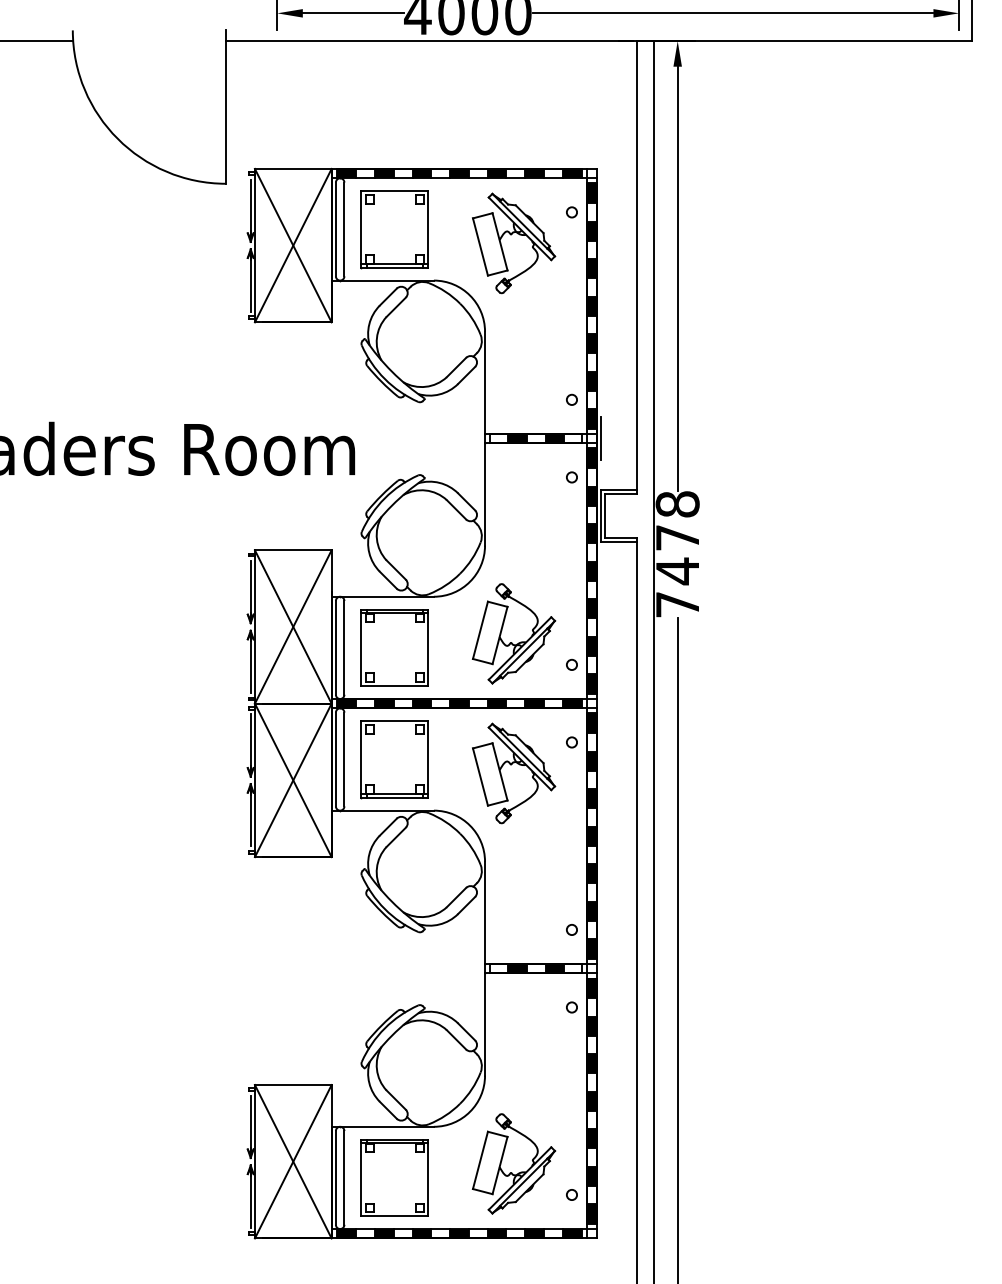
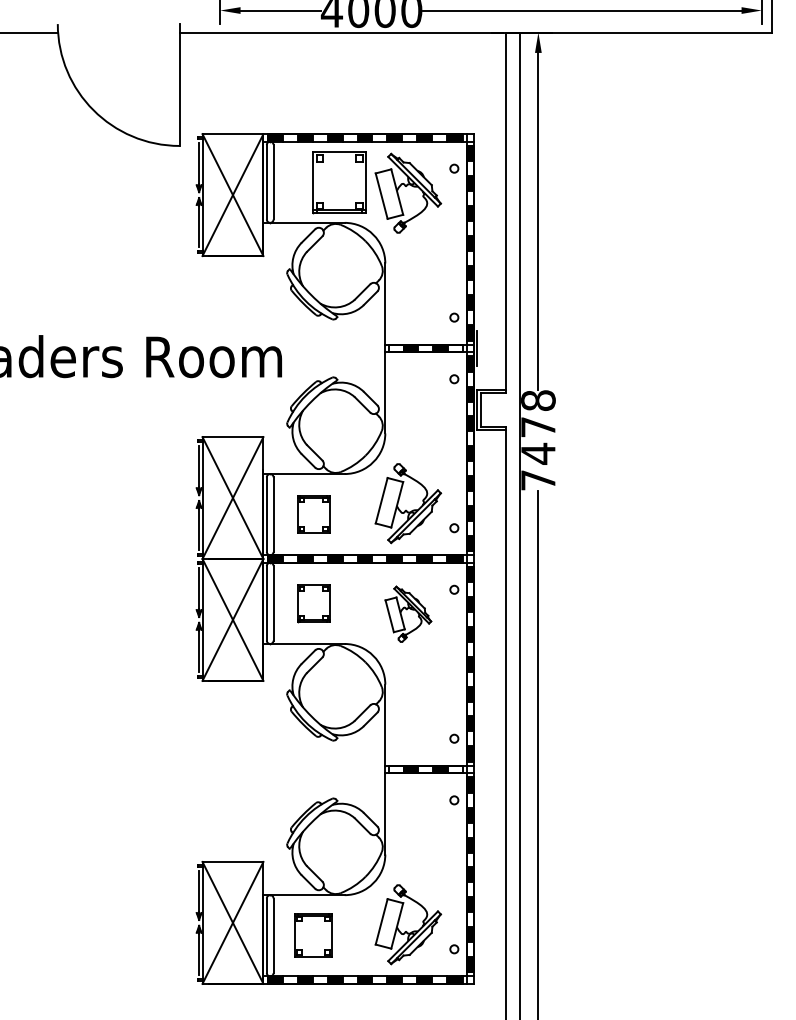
part: (394, 229) -> (339, 182), moved
part: (394, 647) -> (313, 514), size x0.6
part: (394, 759) -> (313, 603), size x0.6
part: (514, 772) -> (408, 613), size x0.7
part: (394, 1177) -> (313, 935), size x0.7

